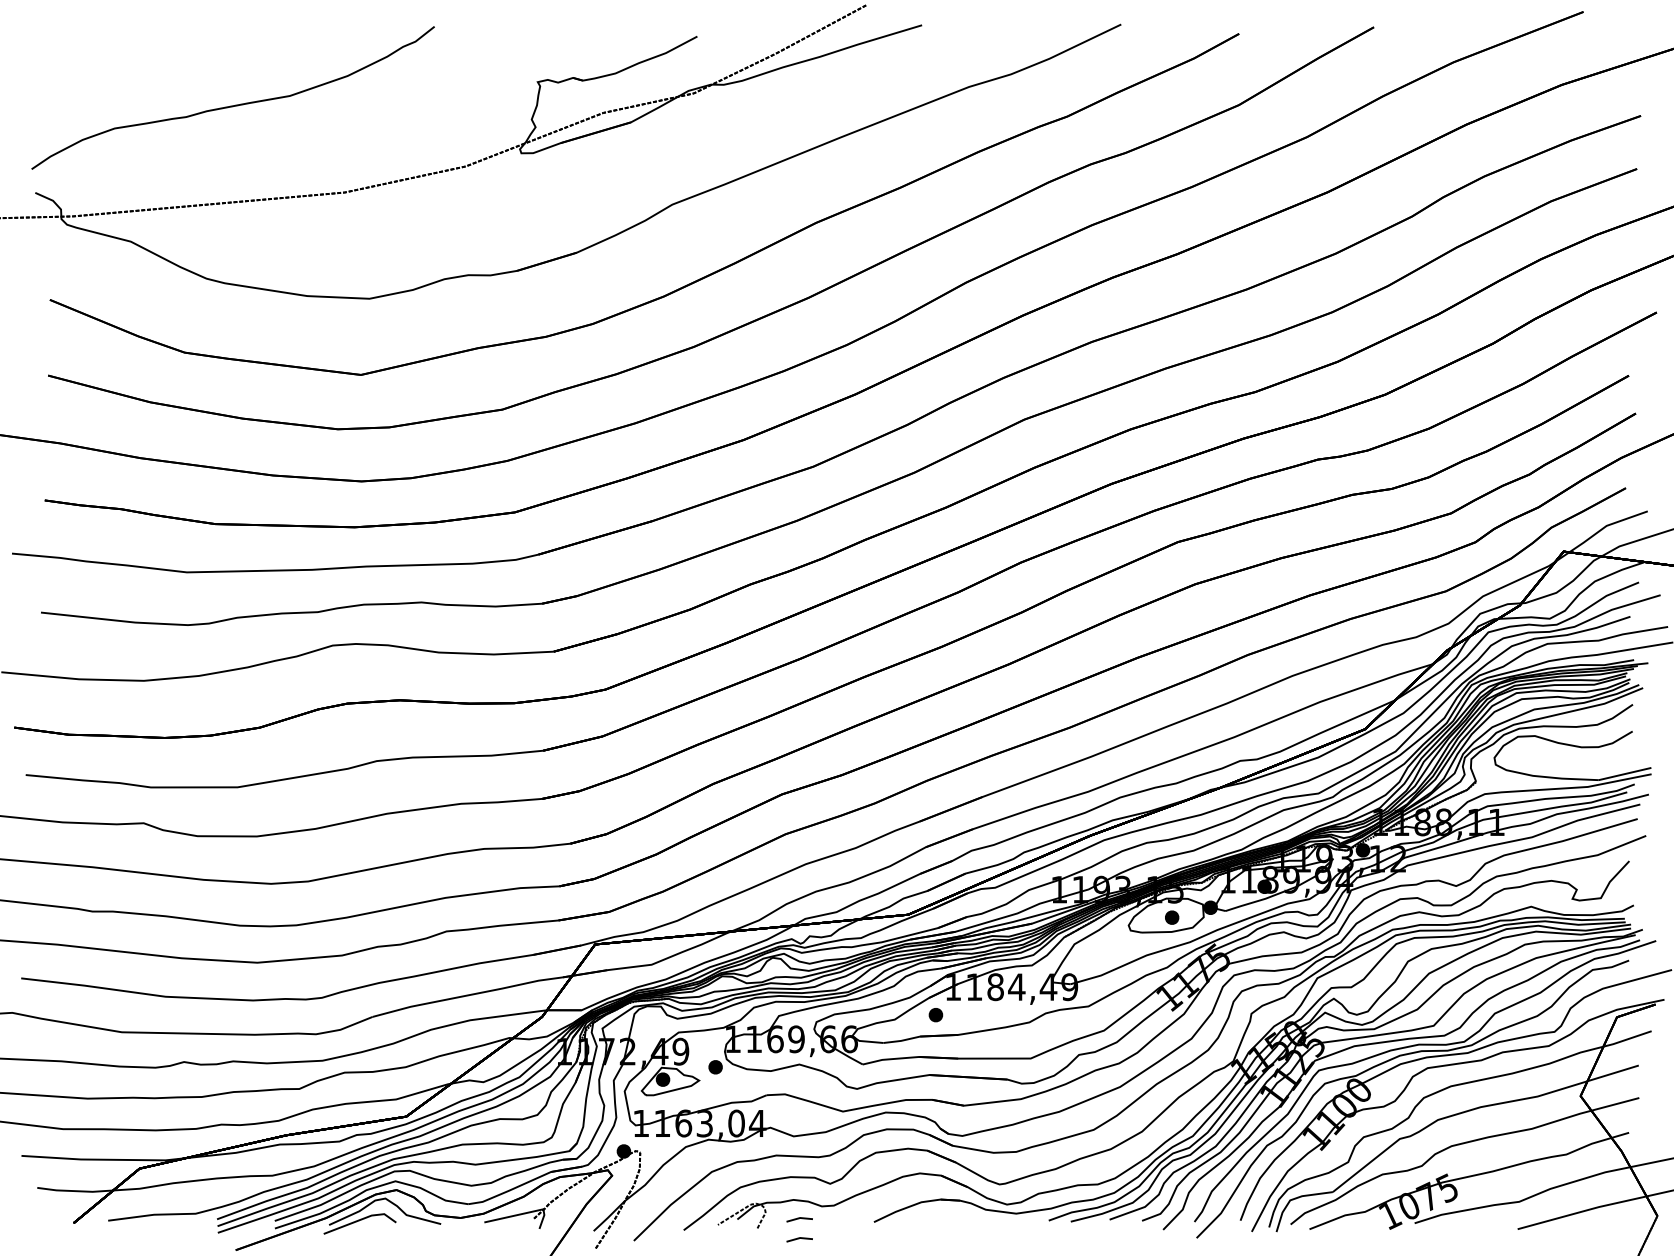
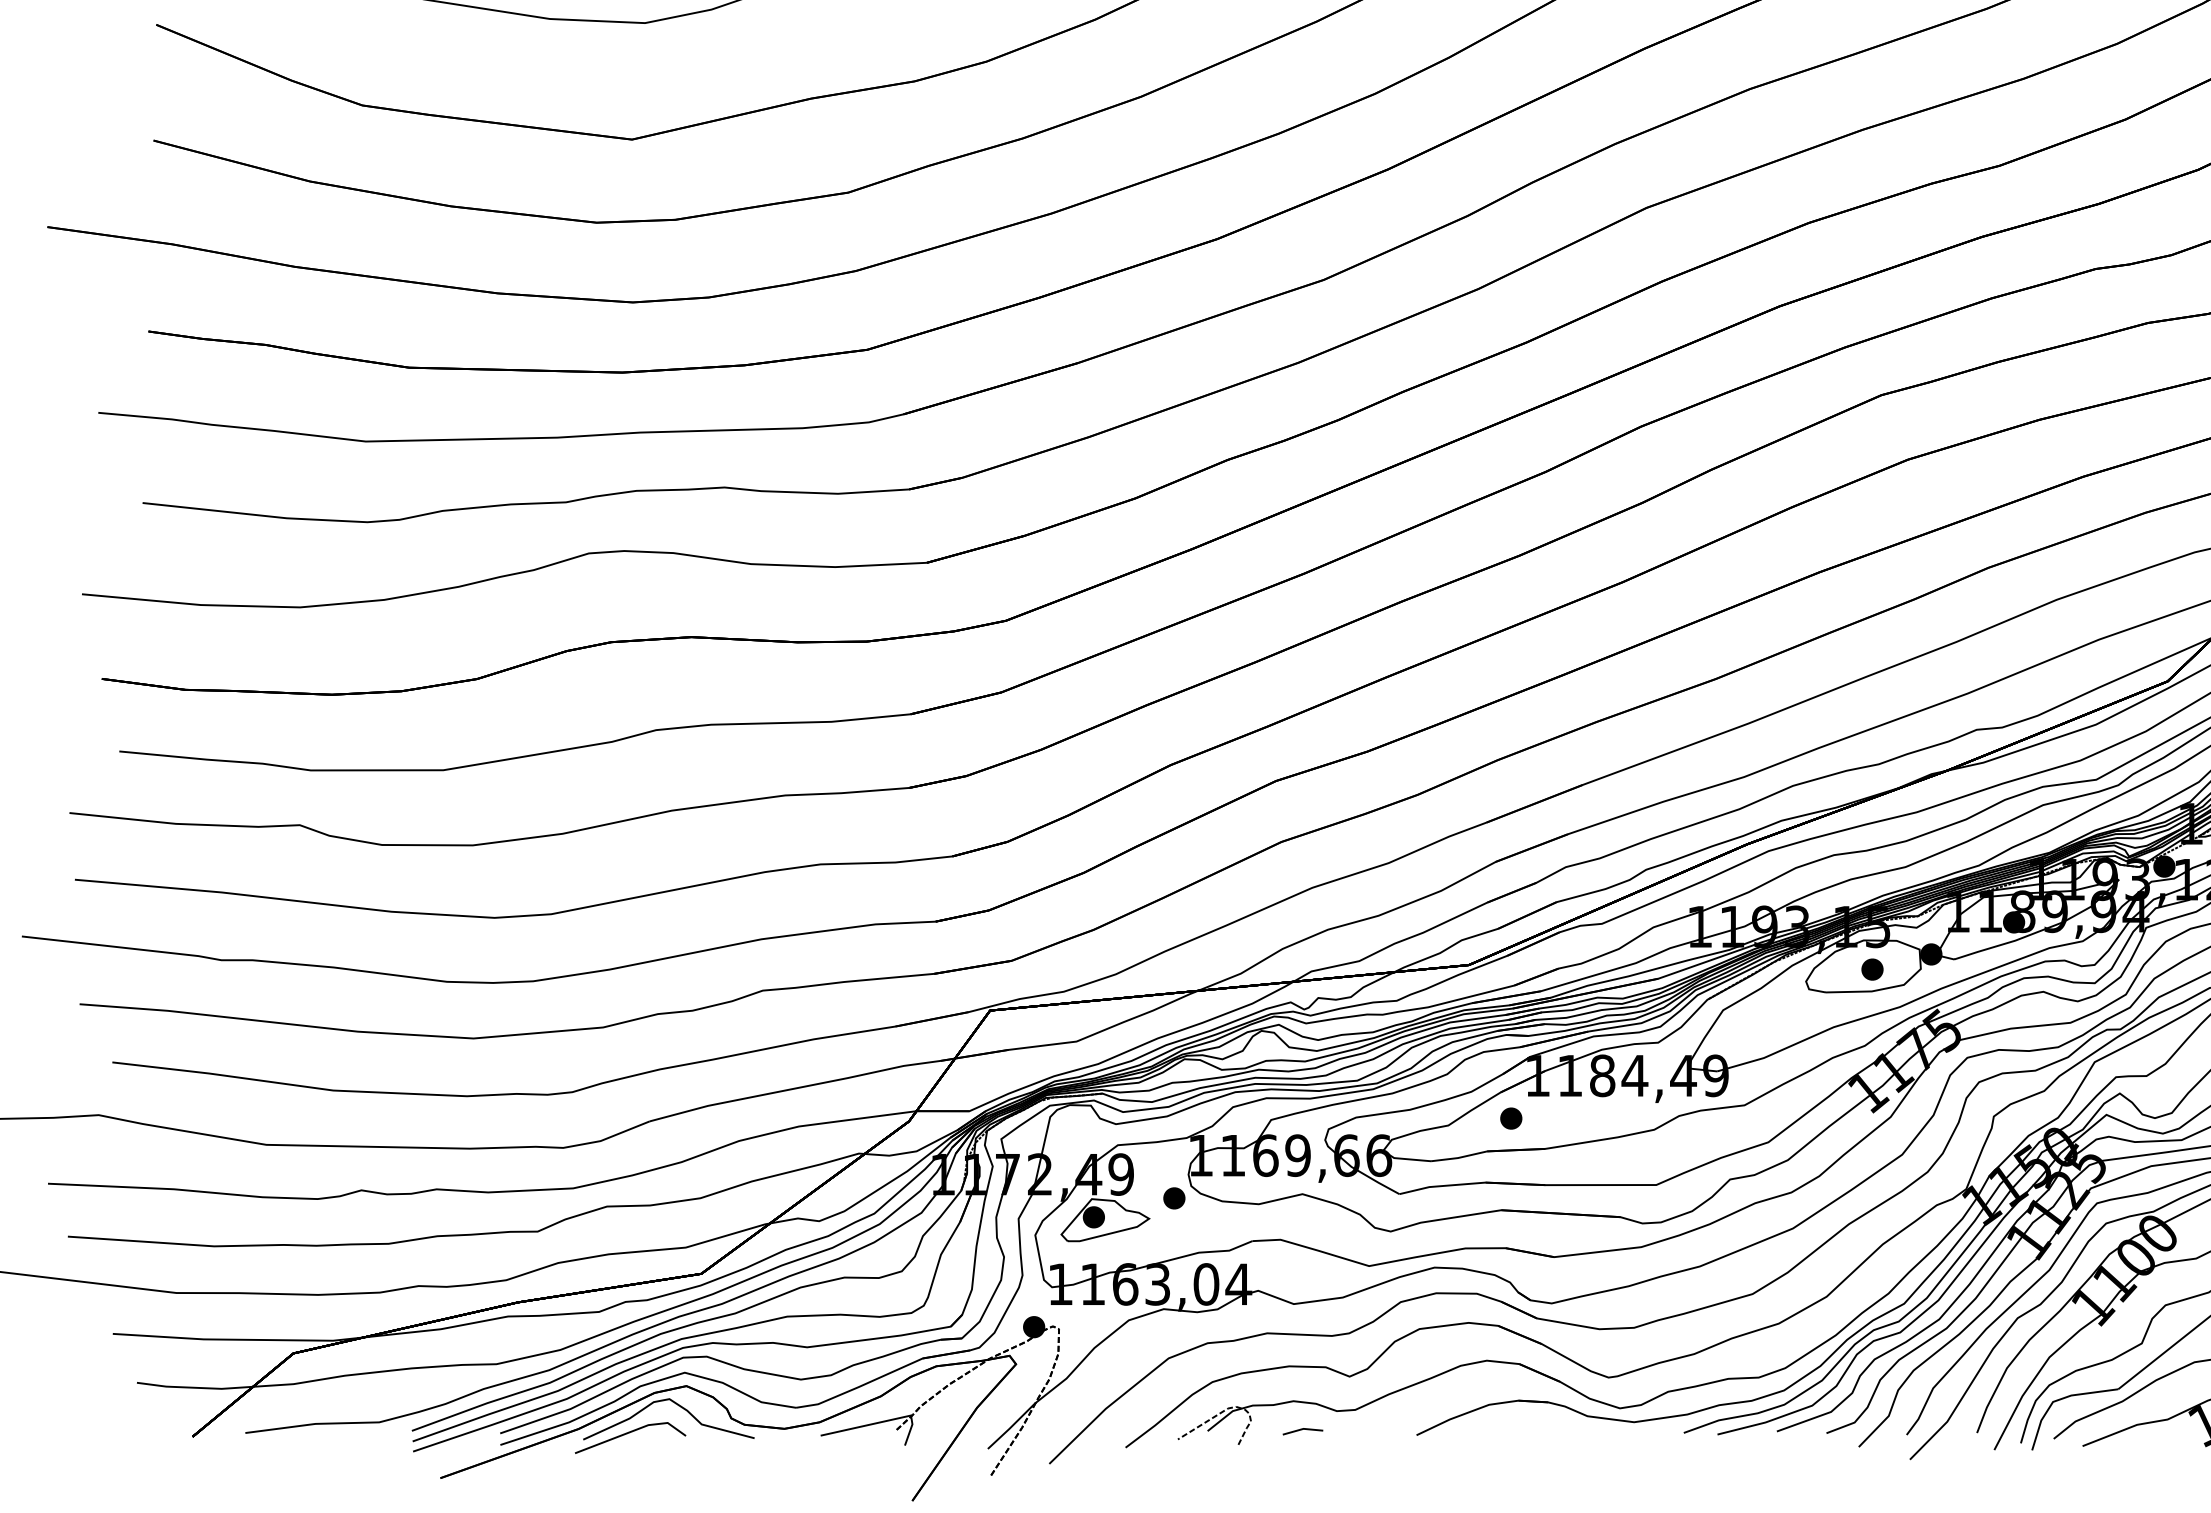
line: (799, 1239) -> (1302, 1461), removed

